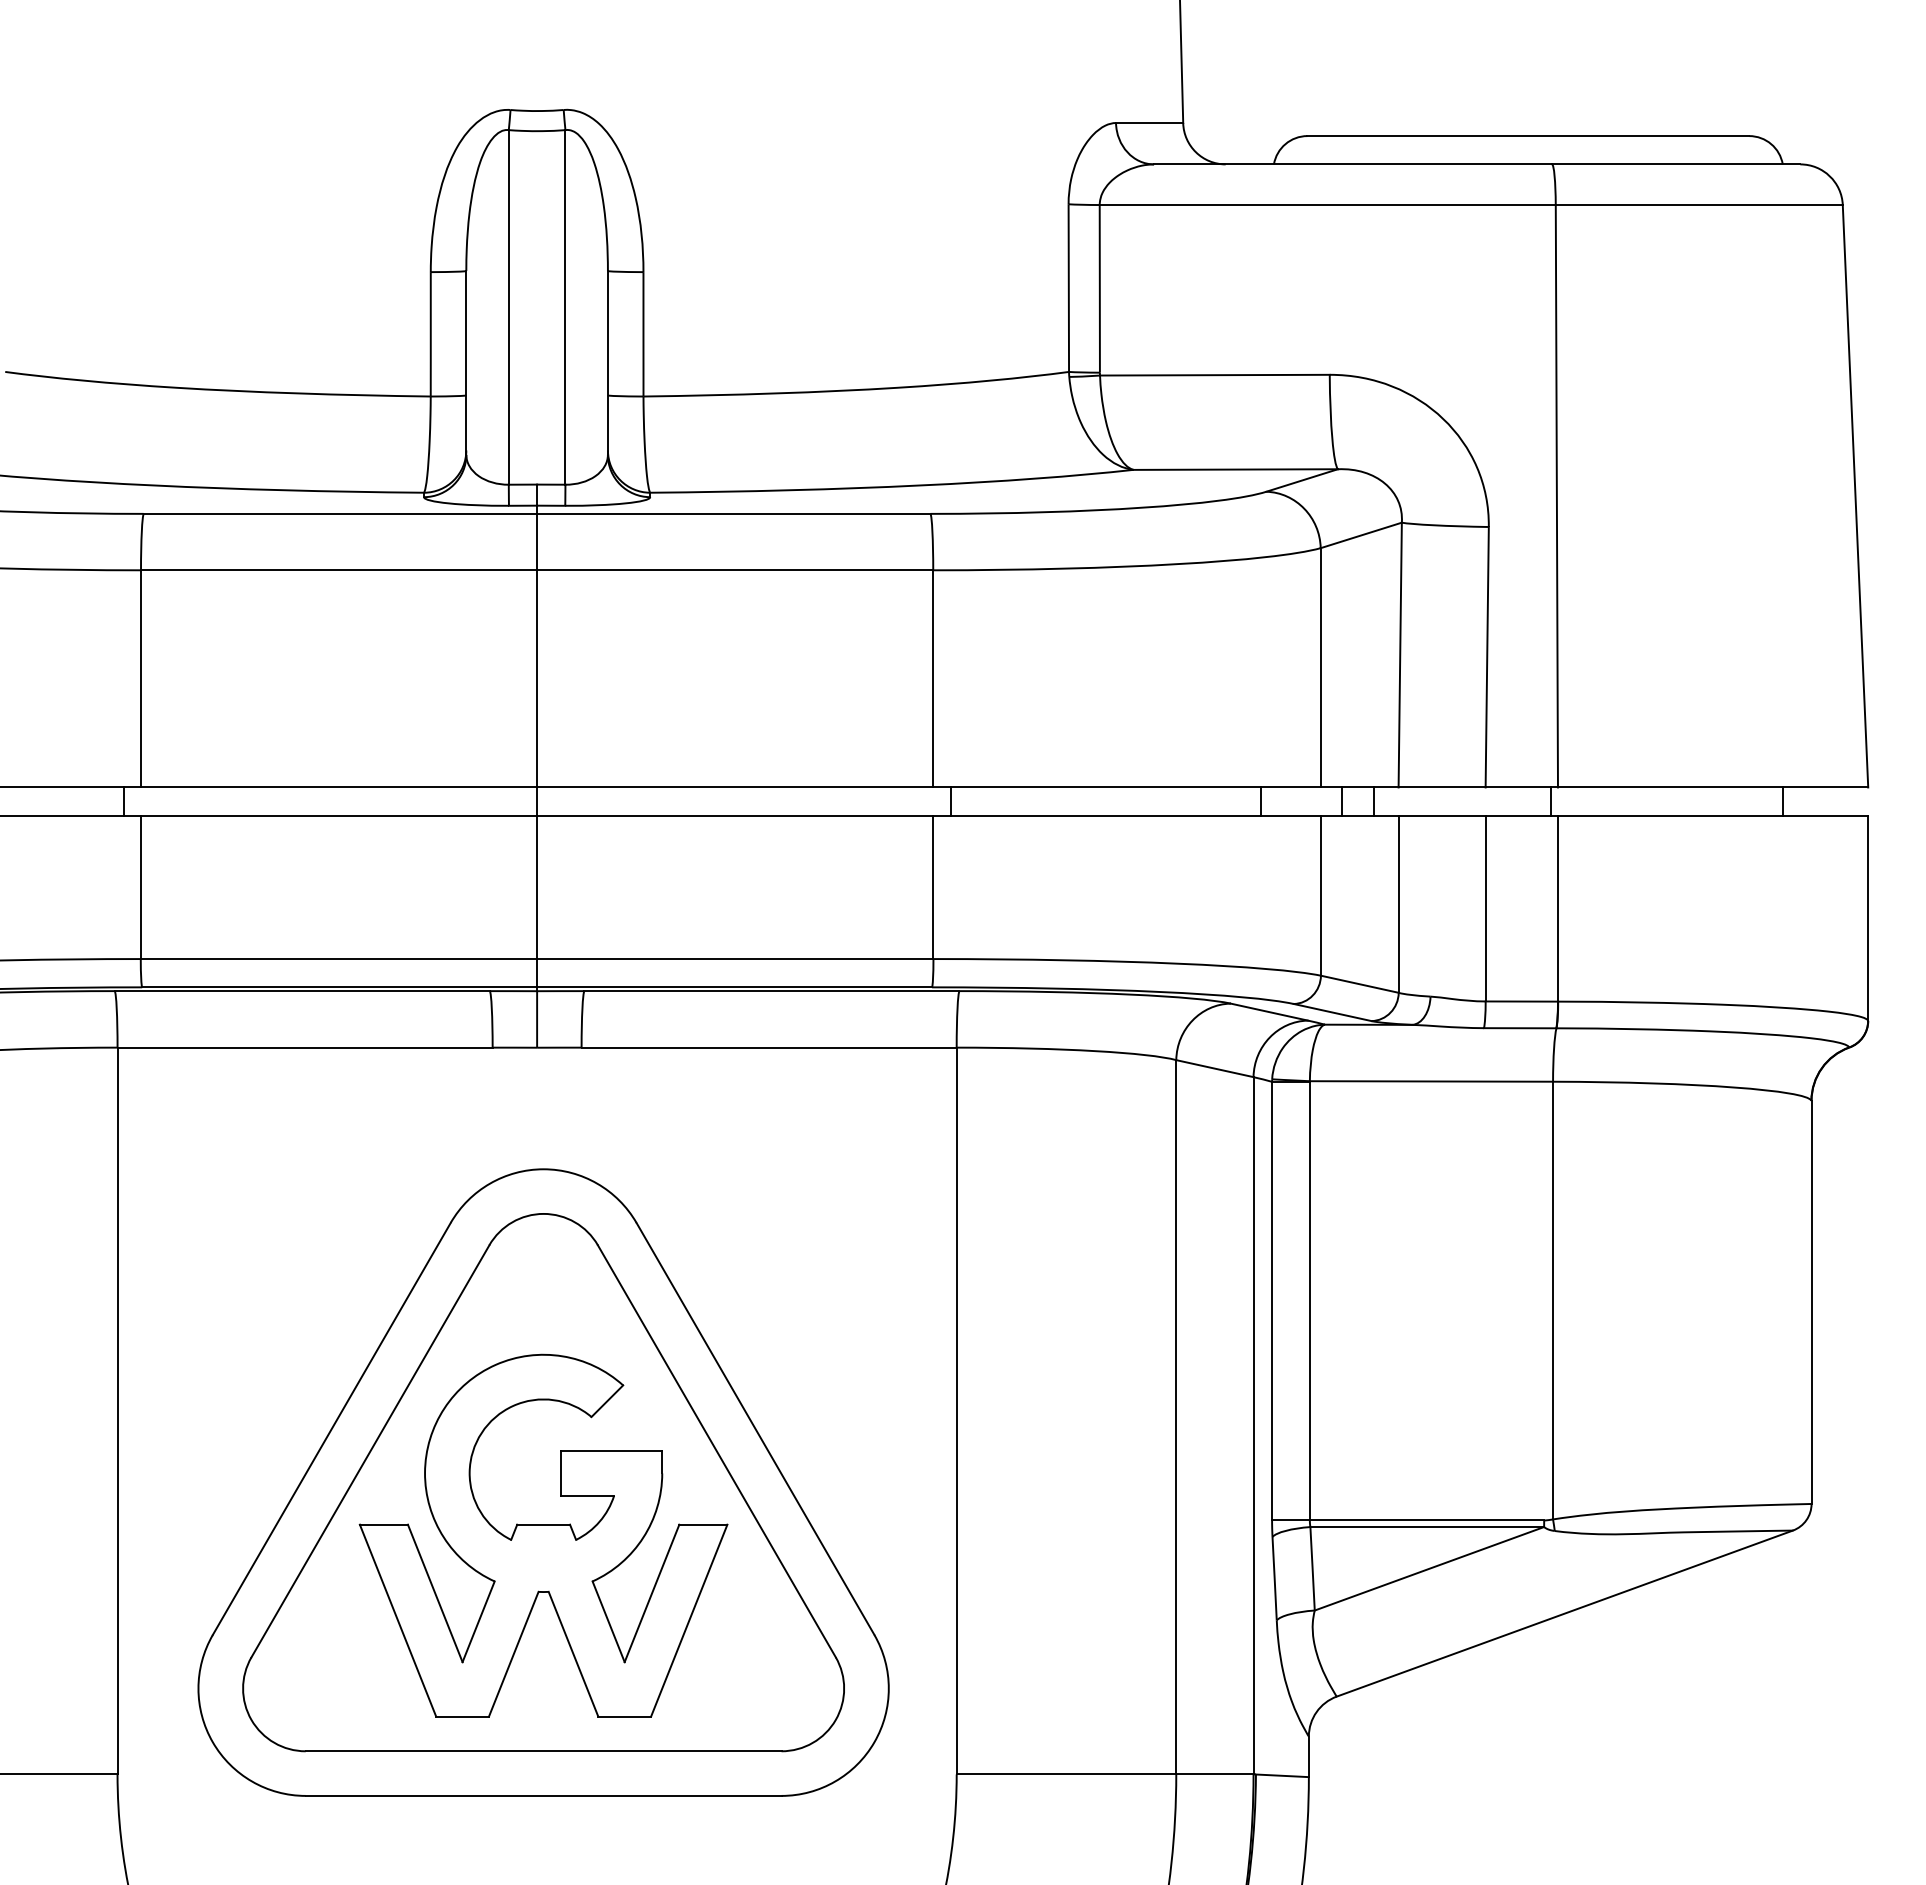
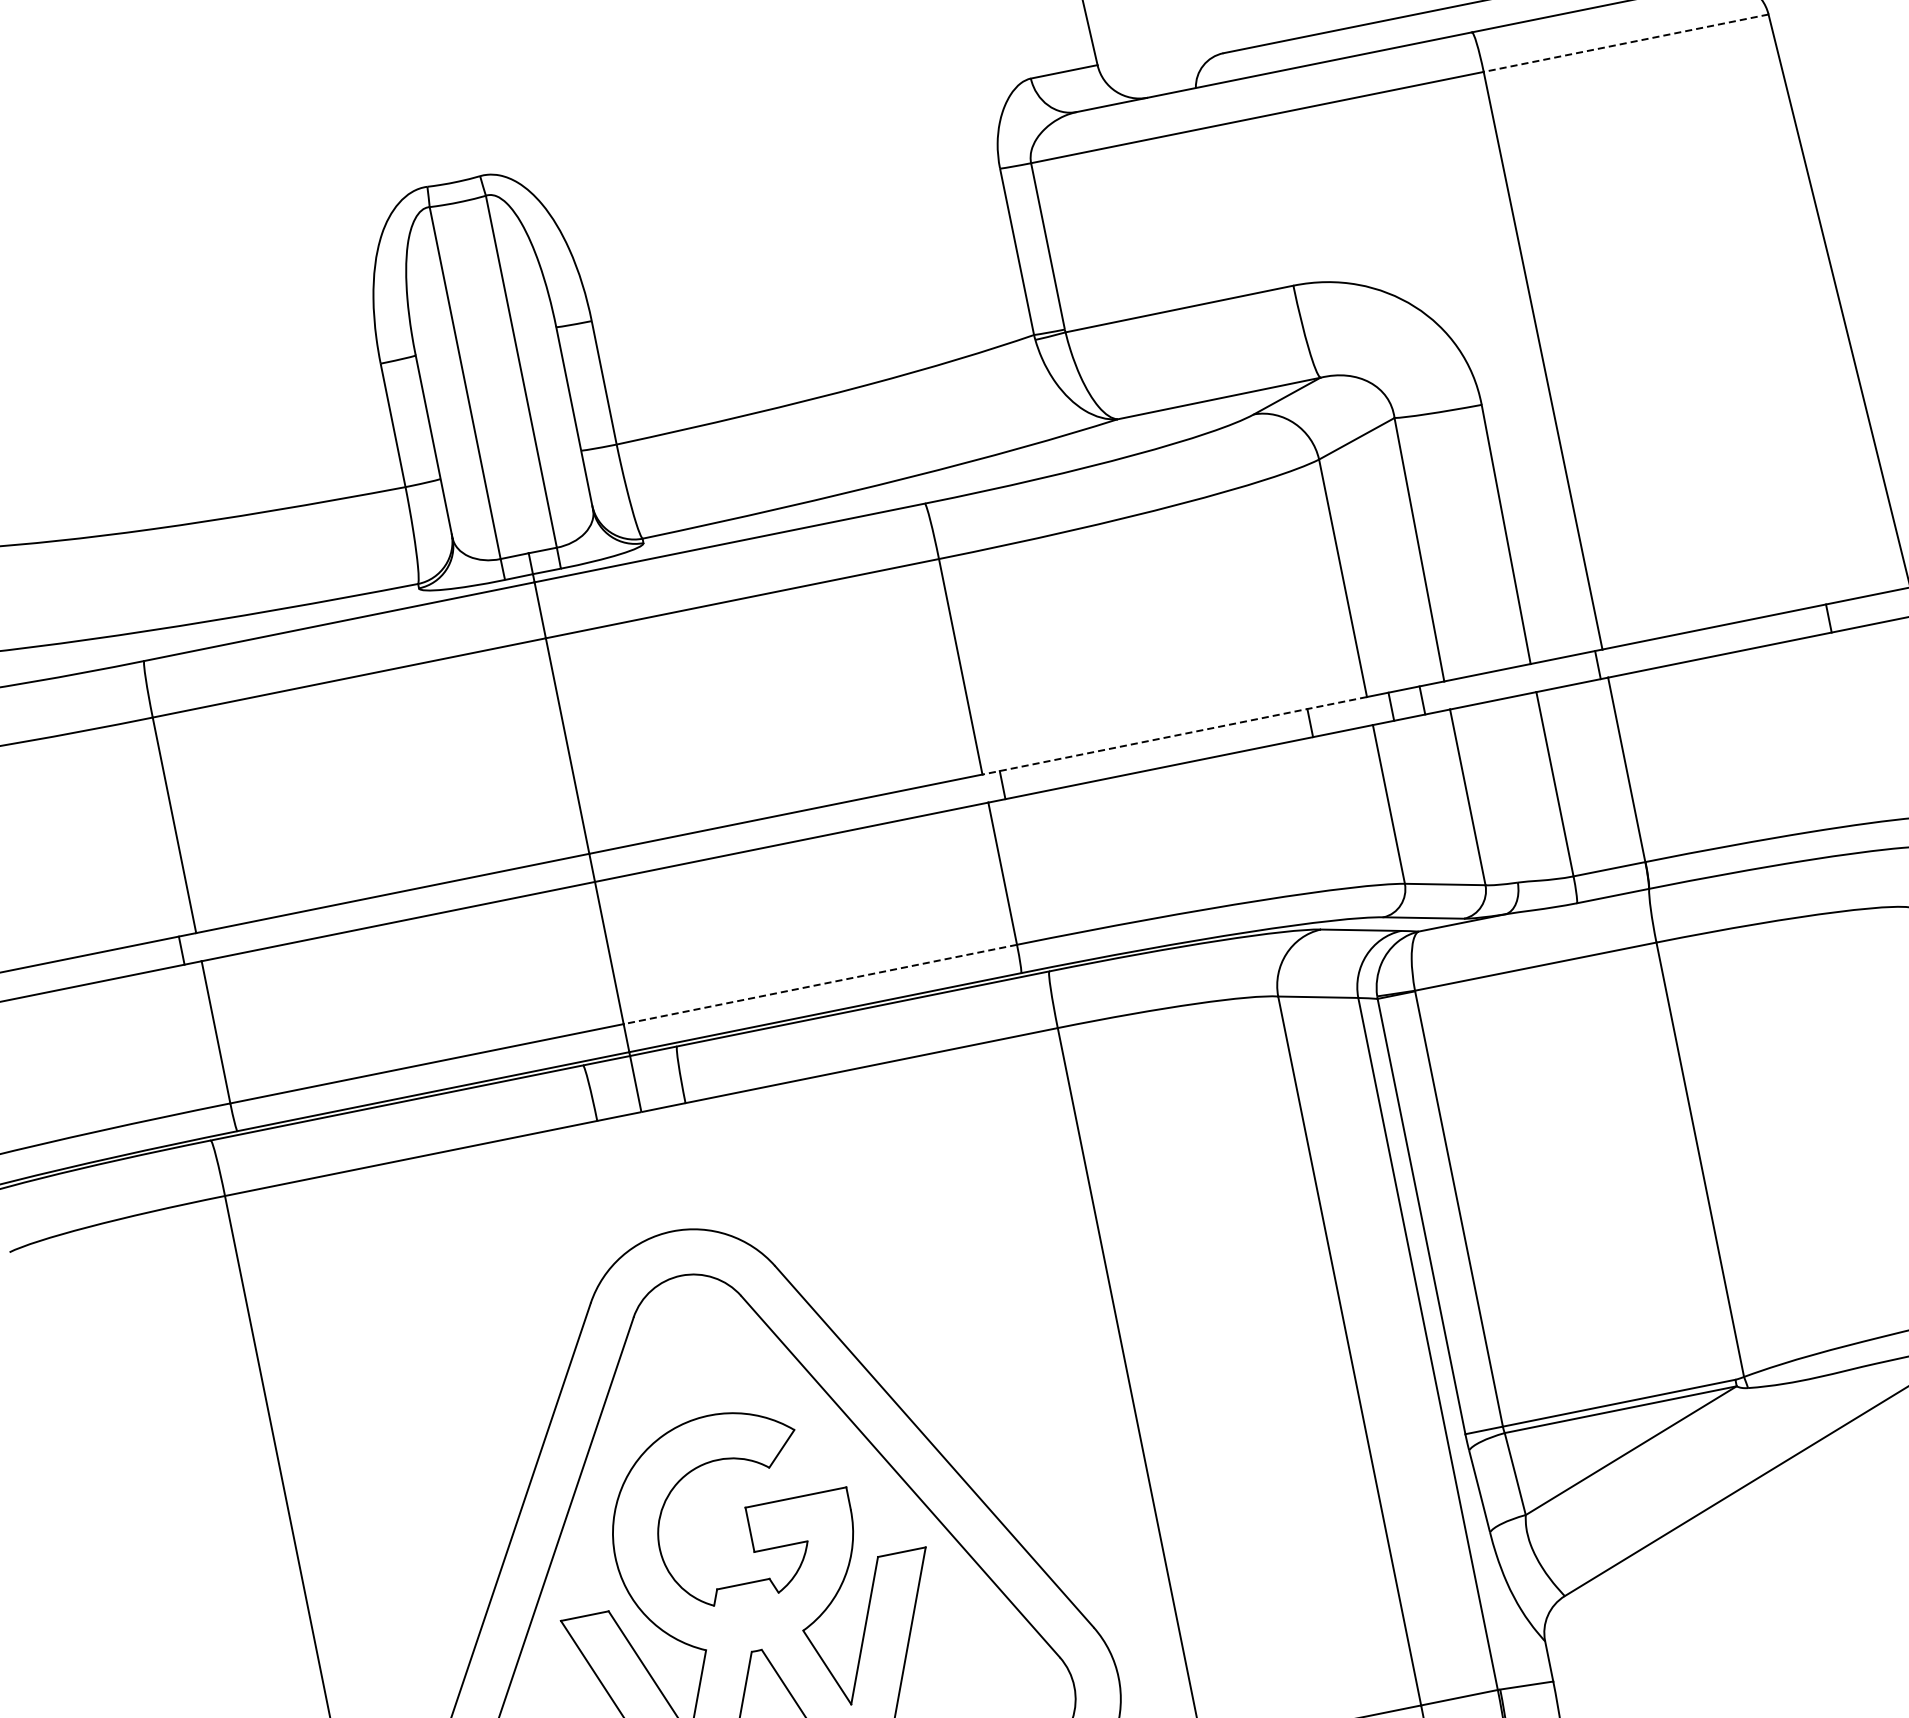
line: (1699, 205) -> (1626, 43), solid -> dashed
line: (1126, 787) -> (1174, 735), solid -> dashed
line: (734, 959) -> (819, 985), solid -> dashed

